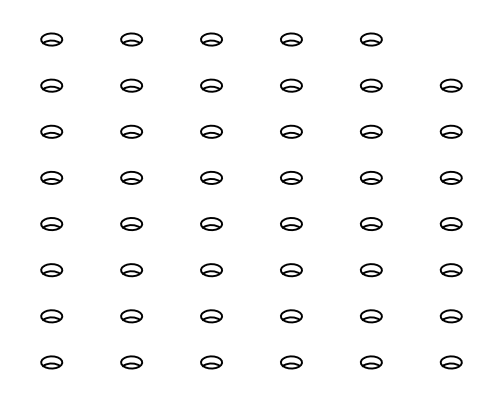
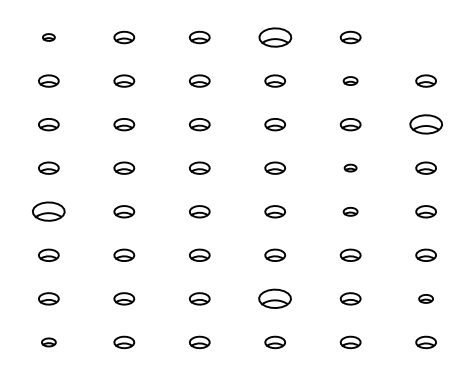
part: (51, 39) -> (48, 37), size x0.6
part: (290, 39) -> (274, 37), size x1.6
part: (371, 85) -> (350, 80), size x0.7
part: (450, 131) -> (425, 124), size x1.6
part: (371, 177) -> (350, 167), size x0.6
part: (51, 223) -> (48, 211), size x1.6
part: (371, 223) -> (350, 211), size x0.7
part: (291, 315) -> (275, 298), size x1.6
part: (450, 315) -> (425, 298), size x0.7
part: (51, 362) -> (48, 342), size x0.7

